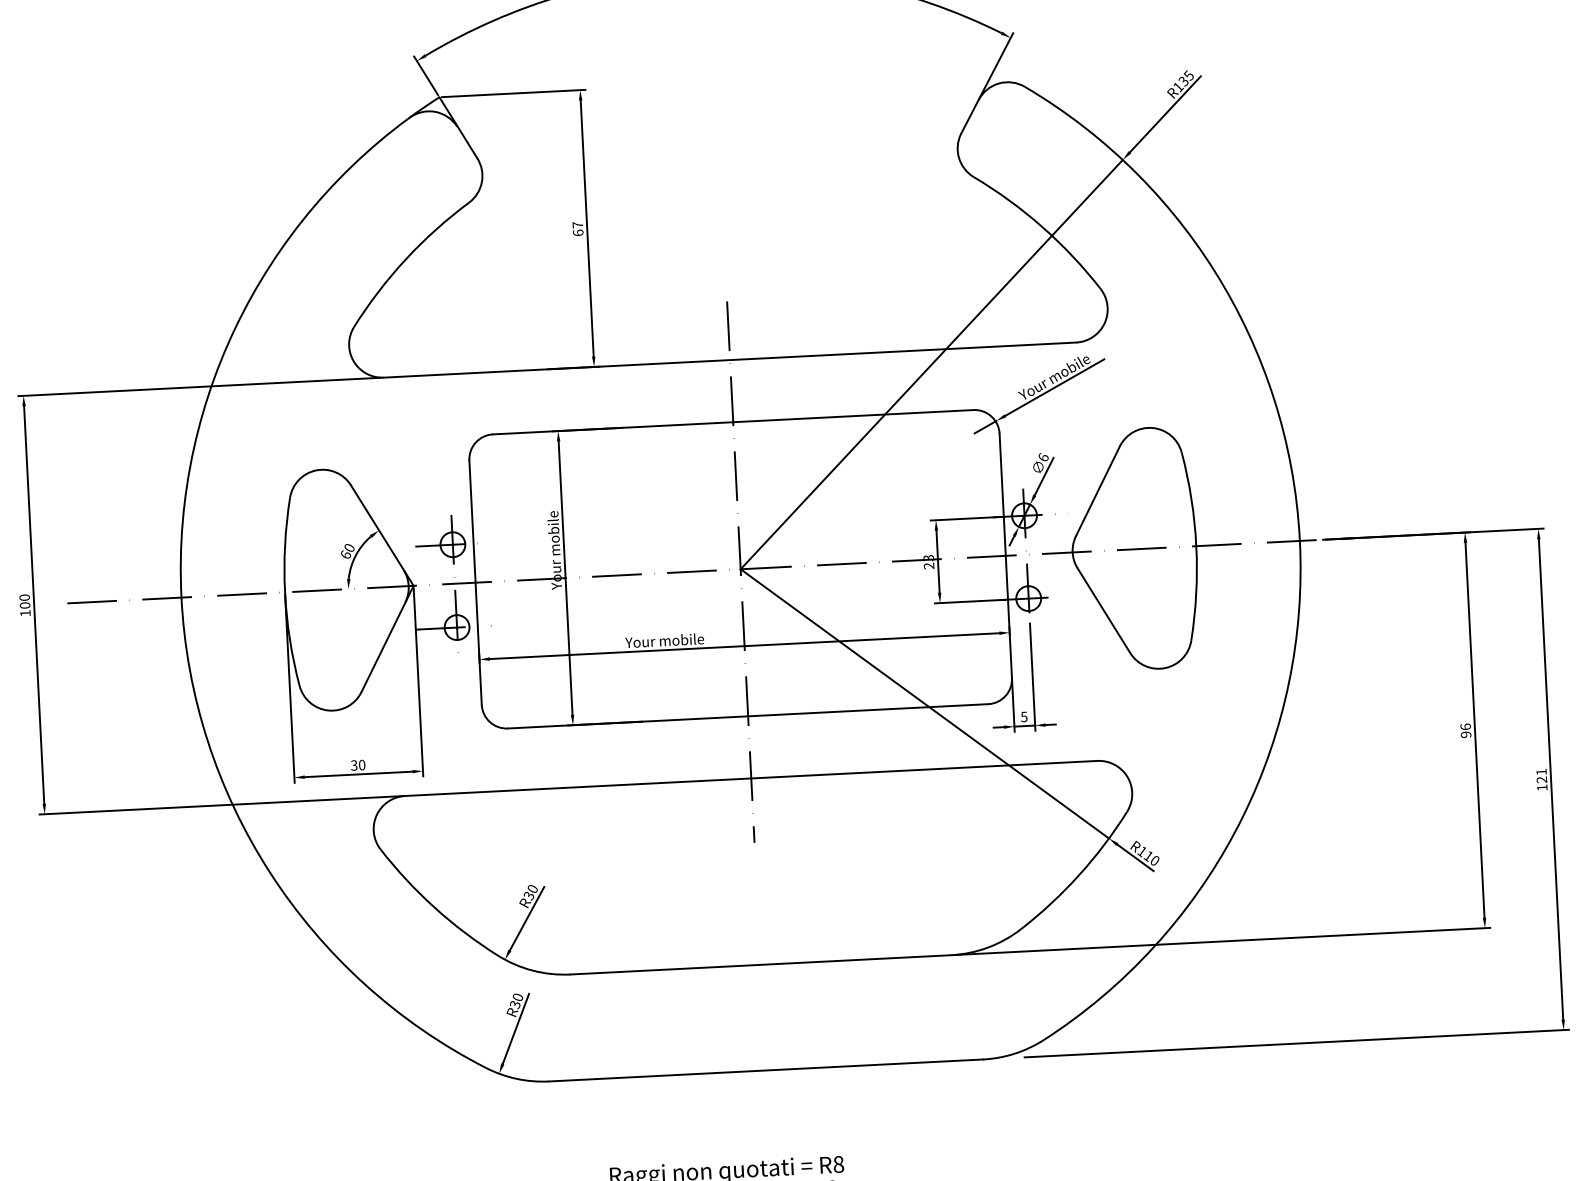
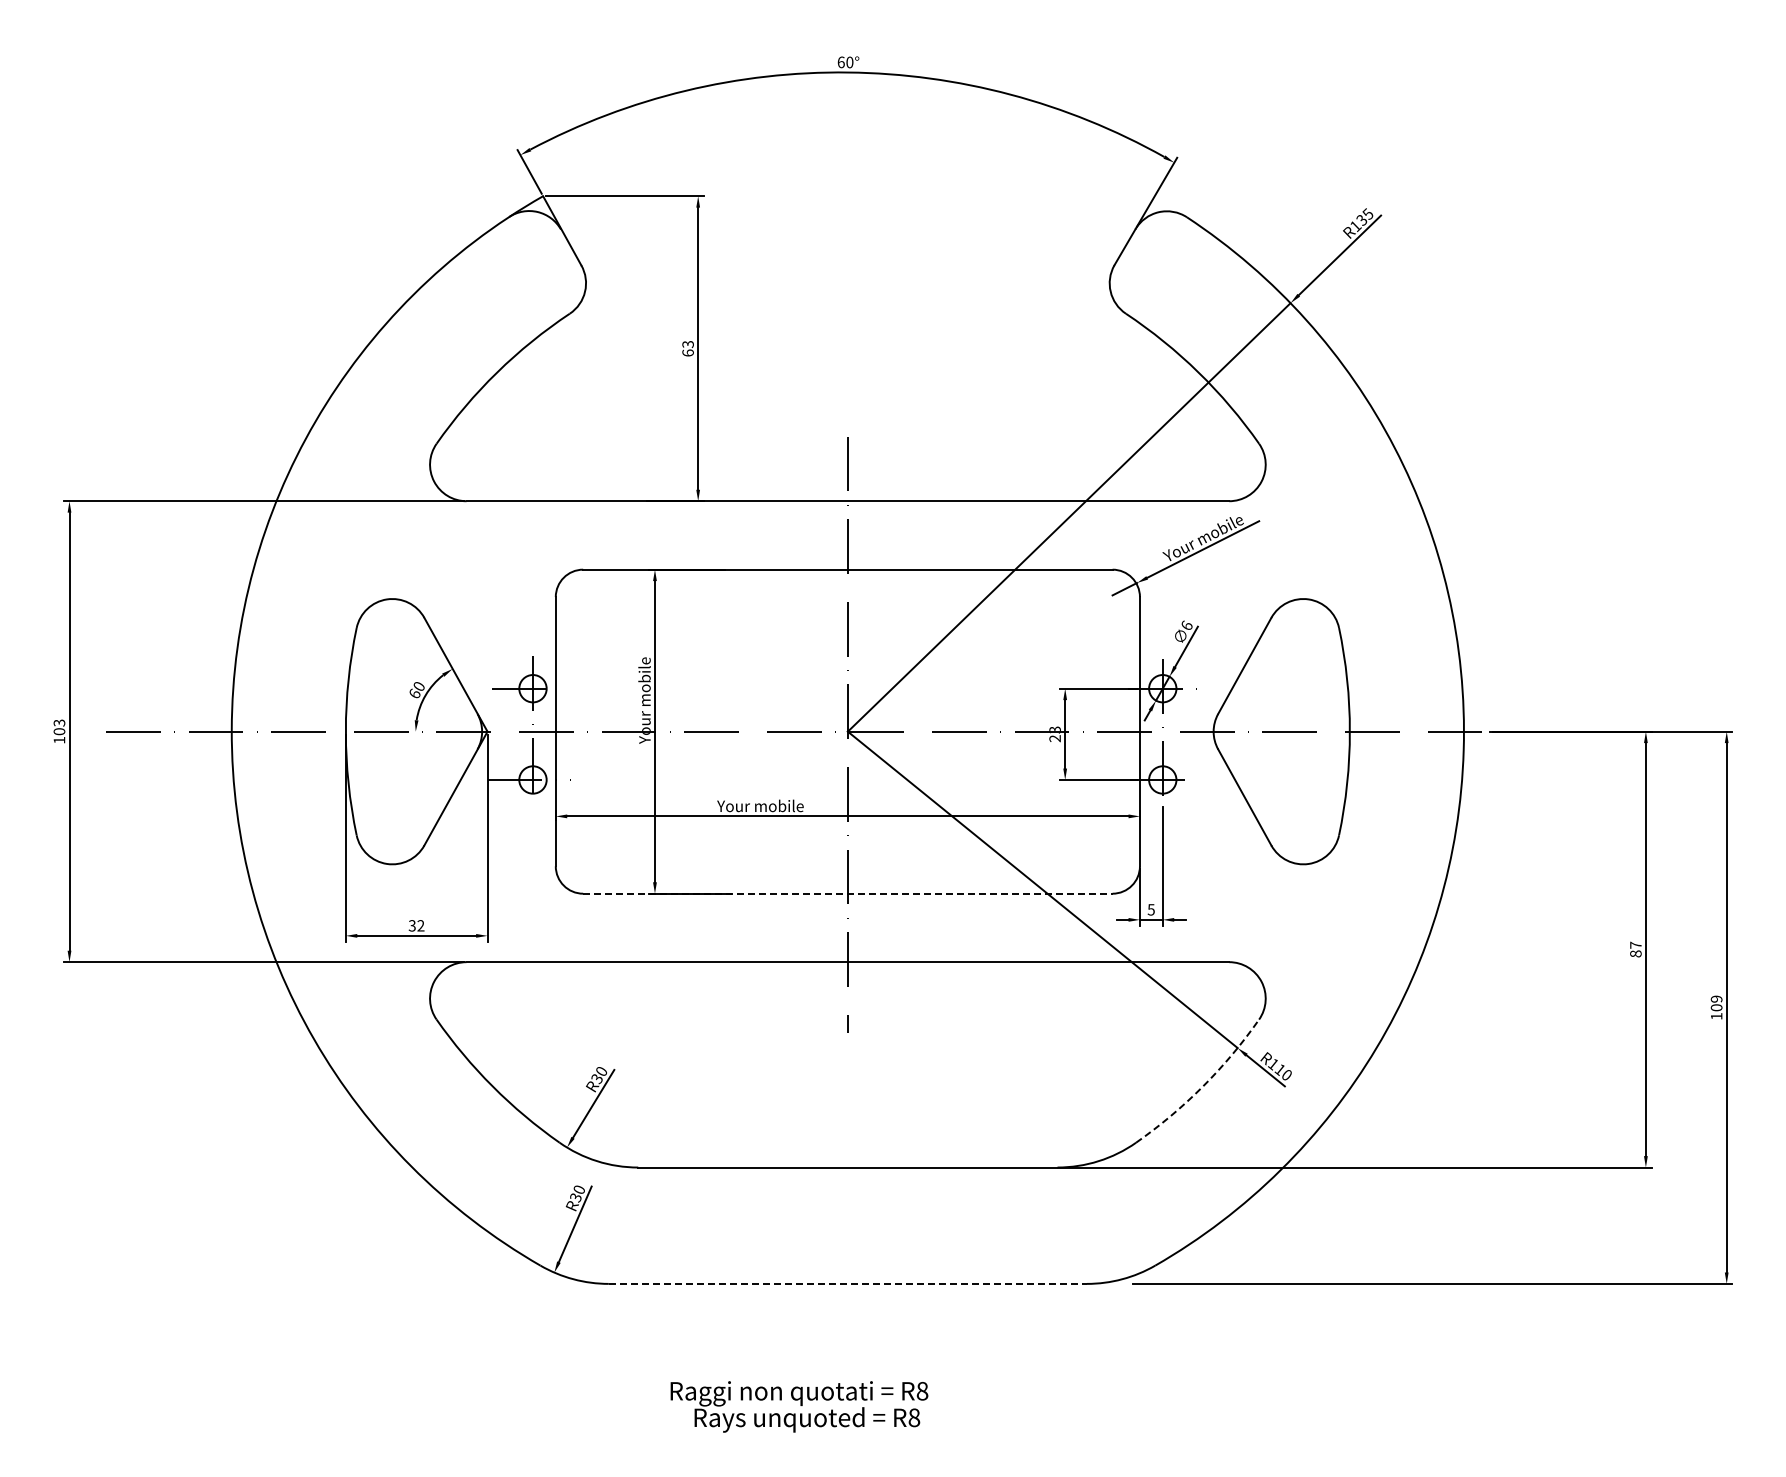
text: (577, 225) -> (687, 344), 67 -> 63
text: (24, 597) -> (59, 722), 100 -> 103
line: (747, 716) -> (847, 893), solid -> dashed
text: (1465, 730) -> (1635, 949), 96 -> 87
text: (361, 764) -> (420, 925), 30 -> 32
text: (1541, 776) -> (1716, 1003), 121 -> 109
arc: (1078, 875) -> (1202, 1086), solid -> dashed
line: (766, 1070) -> (848, 1283), solid -> dashed

